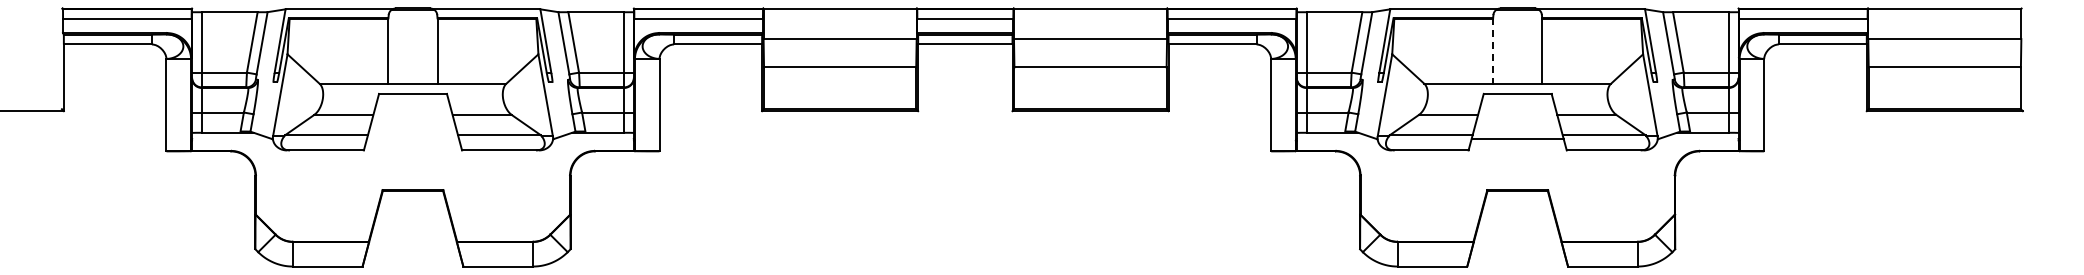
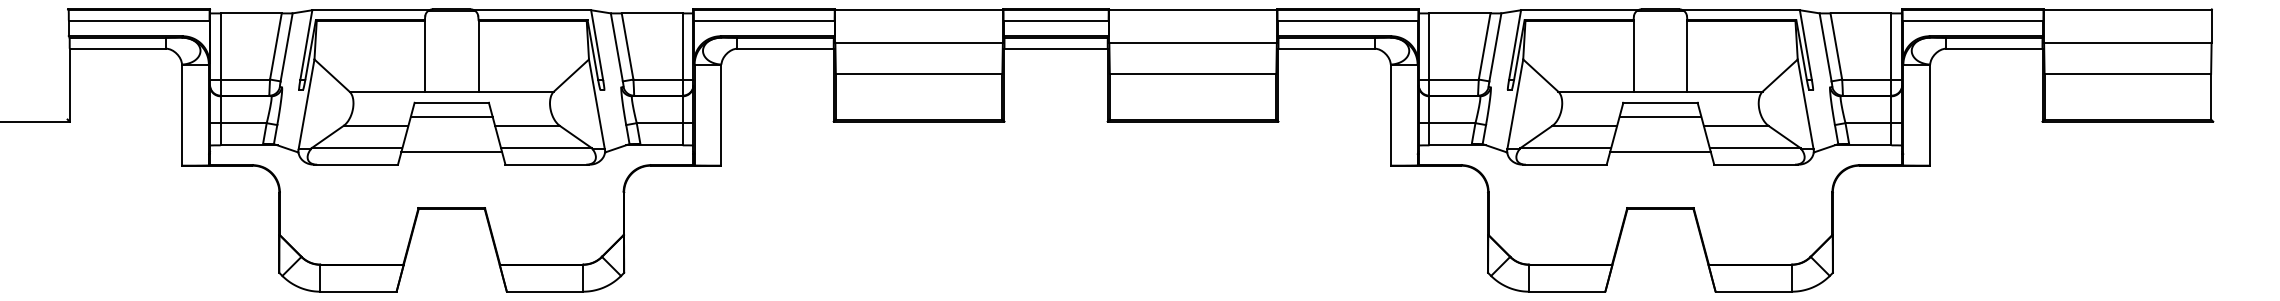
line: (1493, 51) -> (1634, 56), dashed -> solid
line: (412, 106) -> (451, 116), added
line: (1517, 106) -> (1660, 116), added
line: (412, 139) -> (451, 152), added

